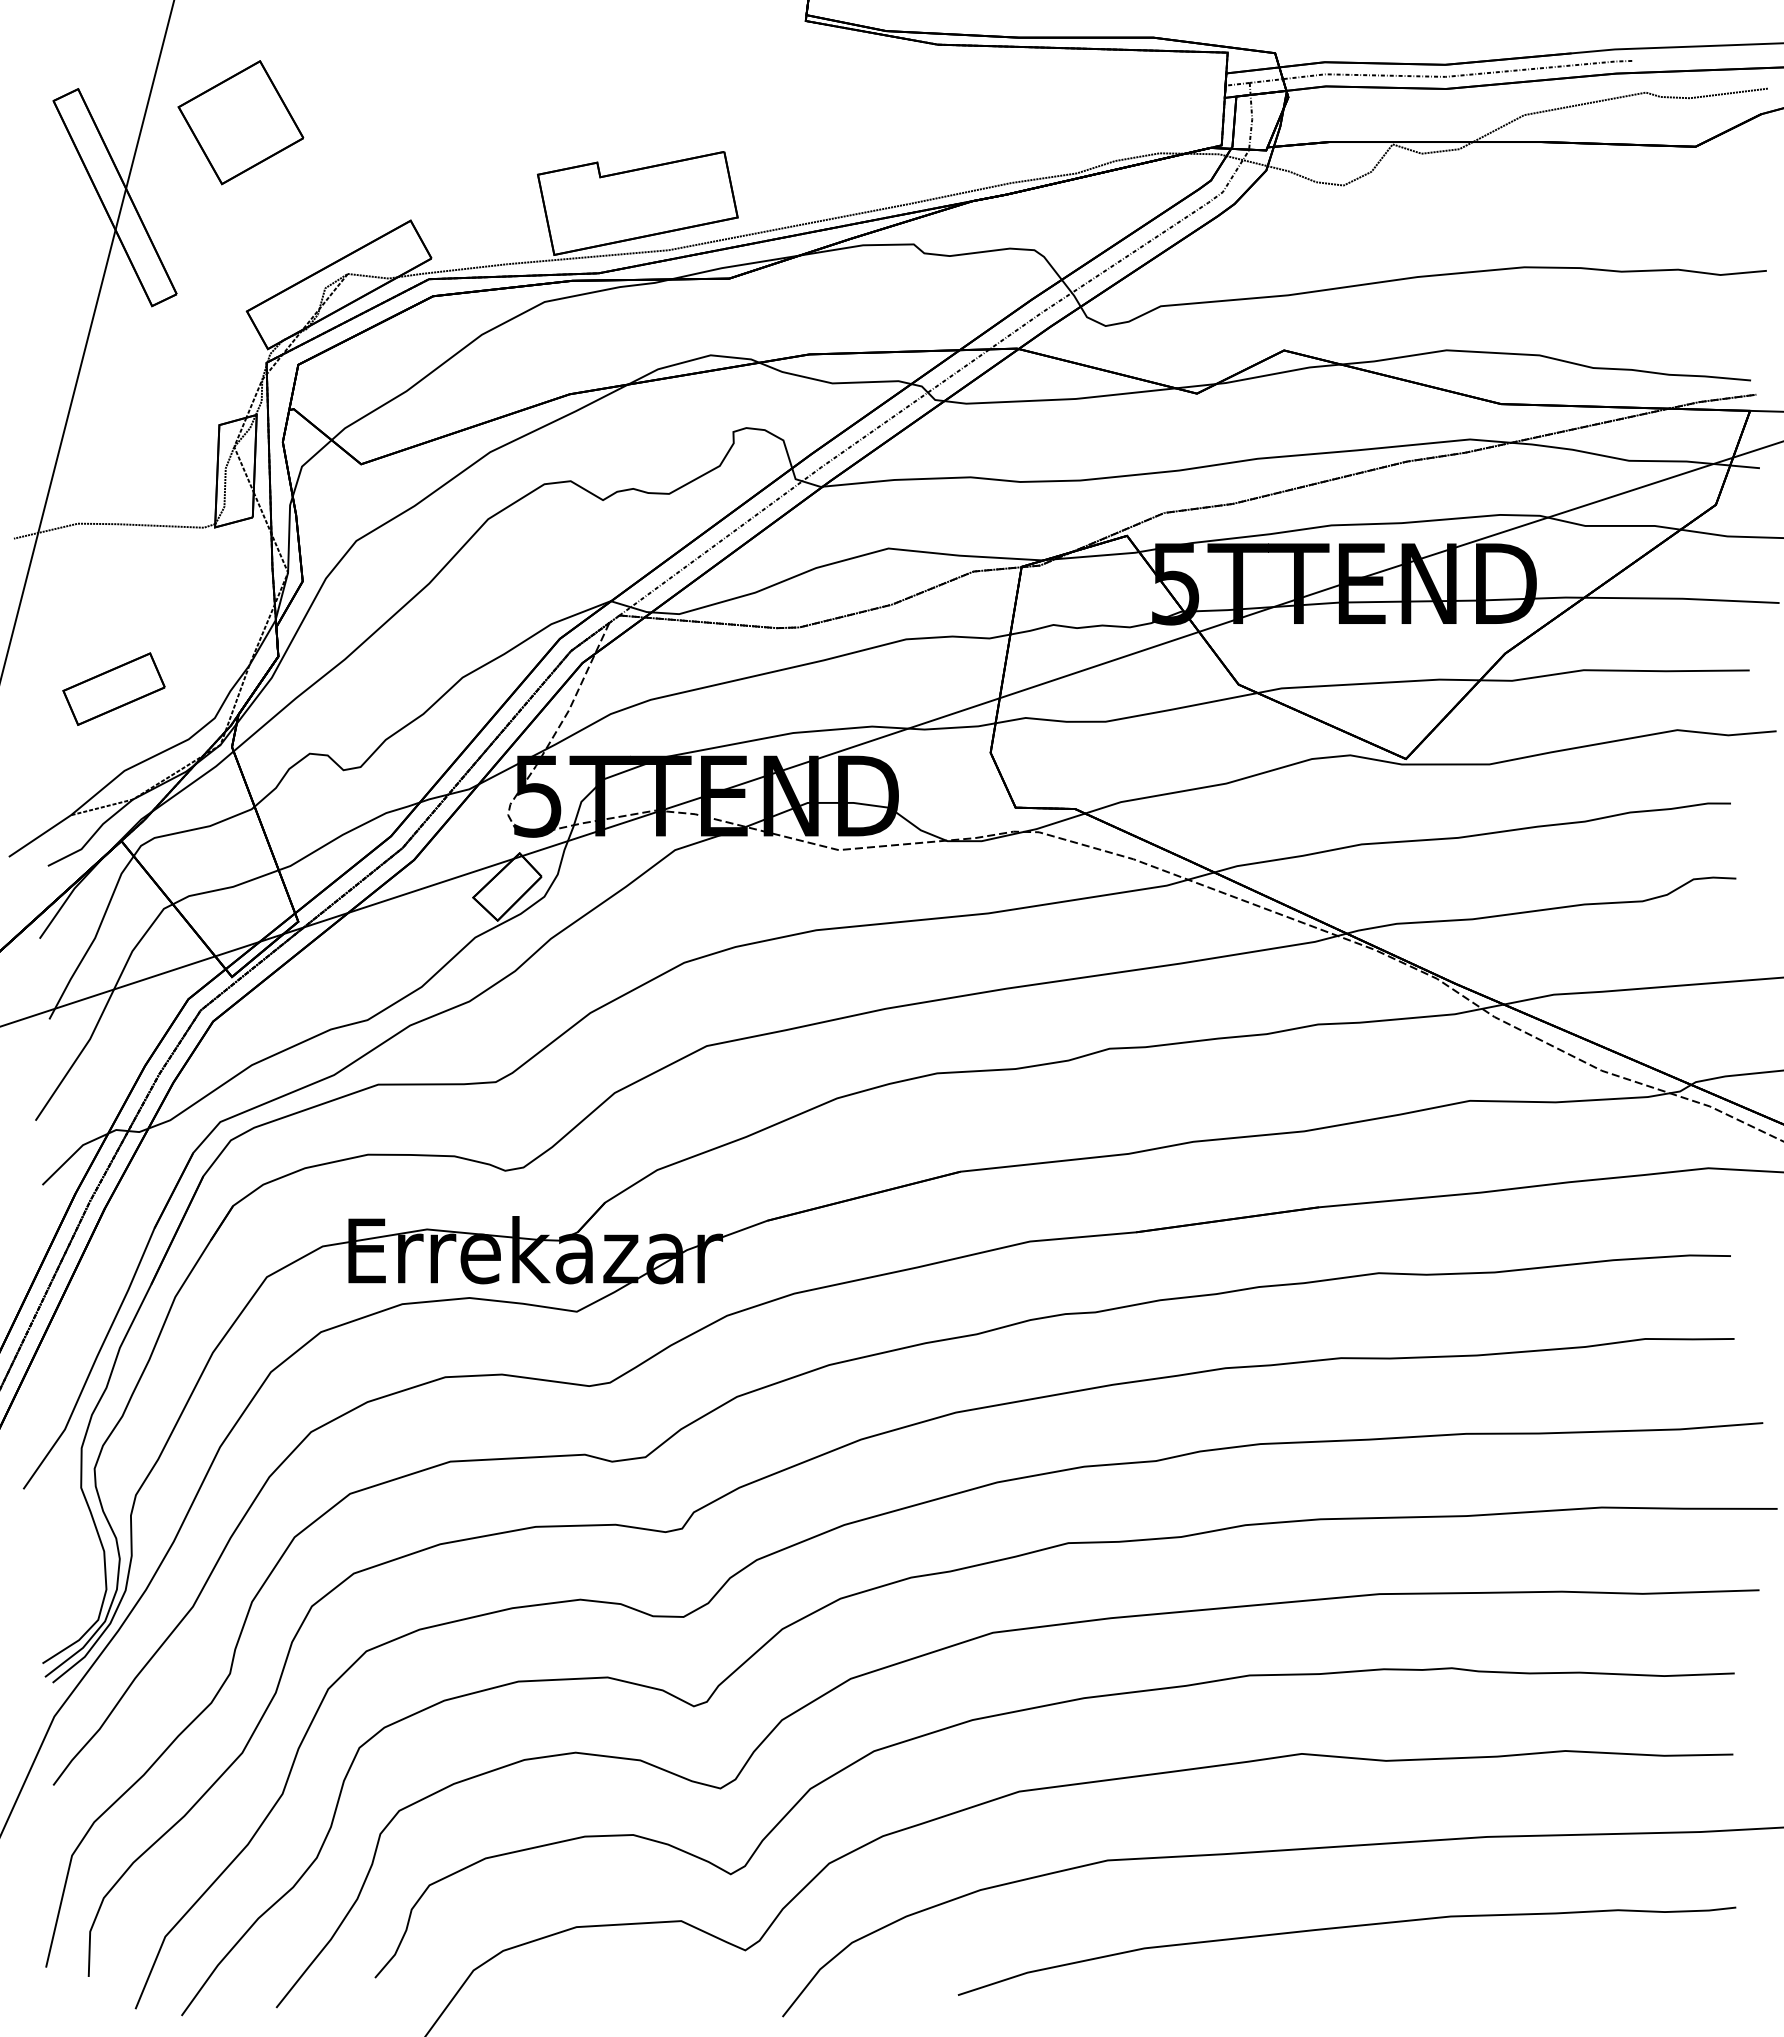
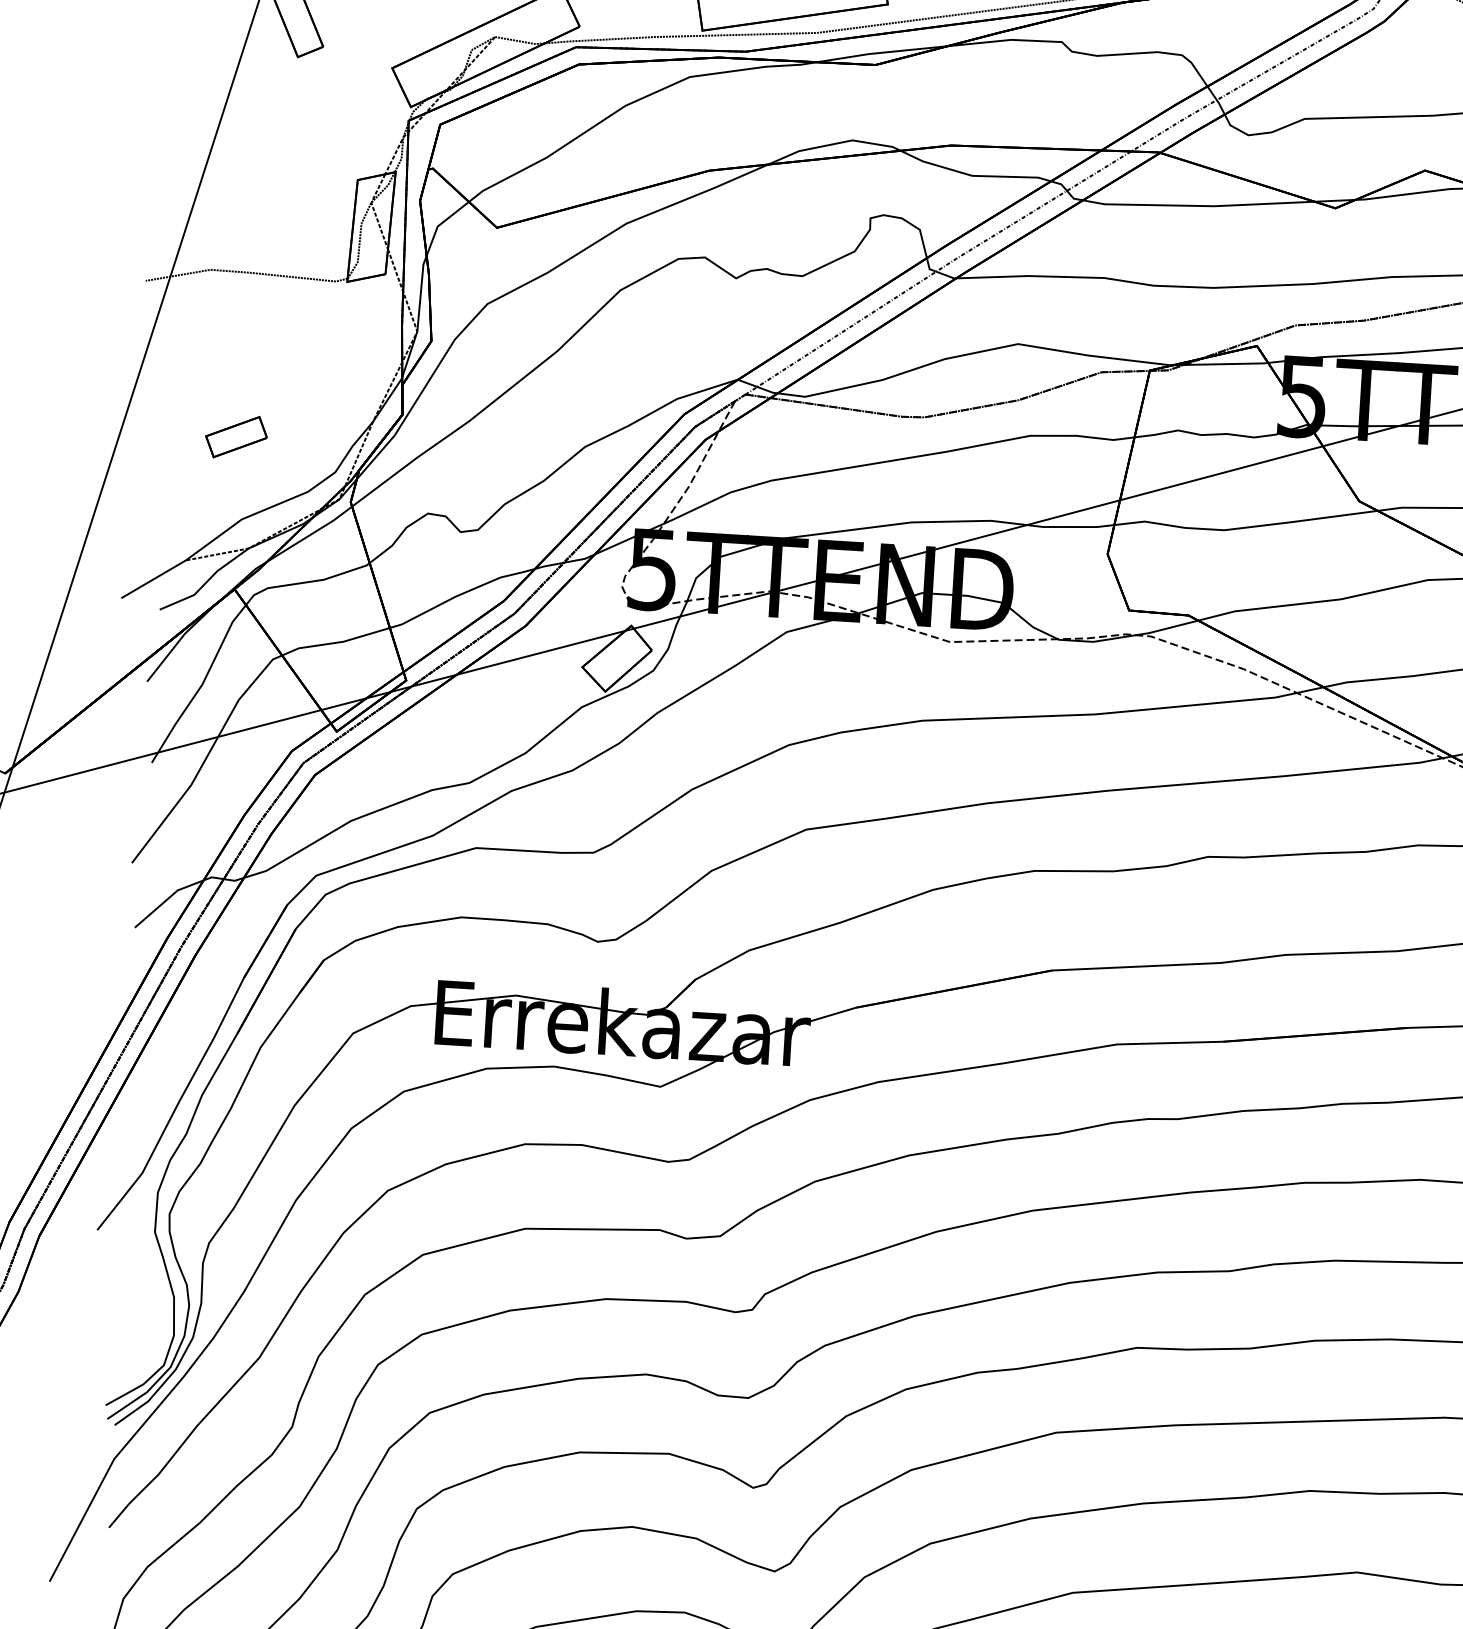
part: (113, 688) -> (236, 436), size x0.6

